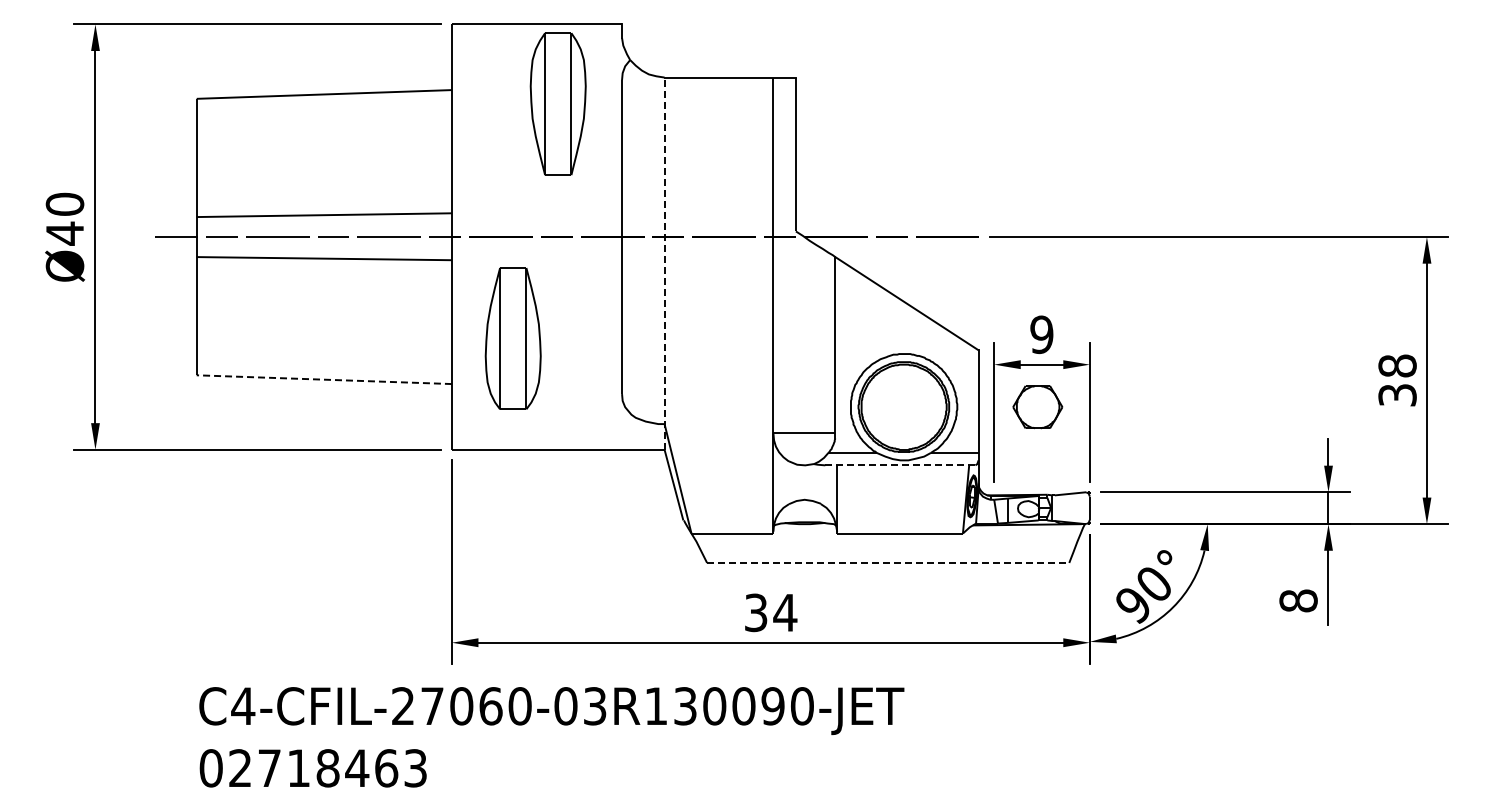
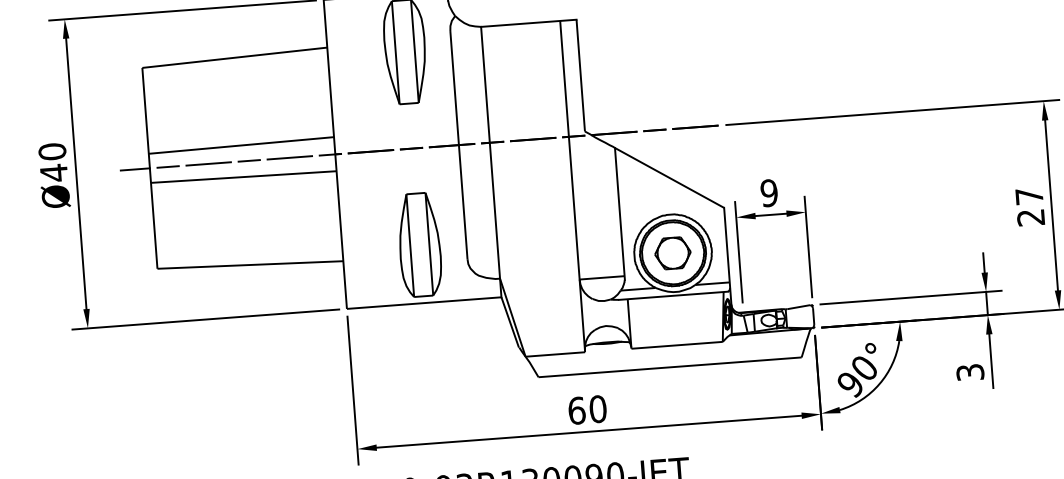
line: (664, 263) -> (491, 161), dashed -> solid
part: (512, 338) -> (419, 244), moved
line: (324, 379) -> (250, 264), dashed -> solid
text: (1397, 380) -> (1030, 206), 38 -> 27
part: (1037, 407) -> (672, 253), moved
line: (899, 465) -> (672, 295), dashed -> solid
line: (888, 562) -> (670, 366), dashed -> solid
text: (1298, 600) -> (970, 372), 8 -> 3
text: (770, 612) -> (587, 409), 34 -> 60

